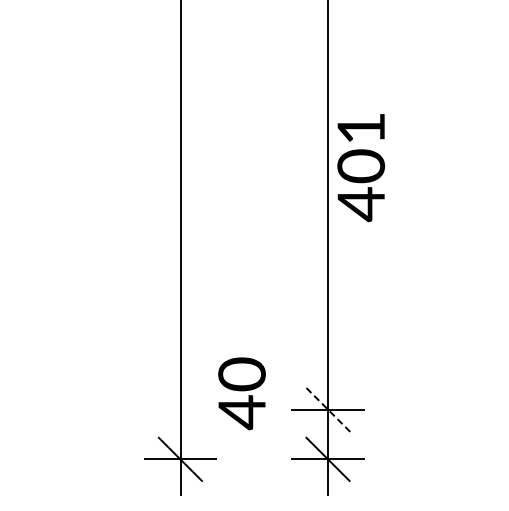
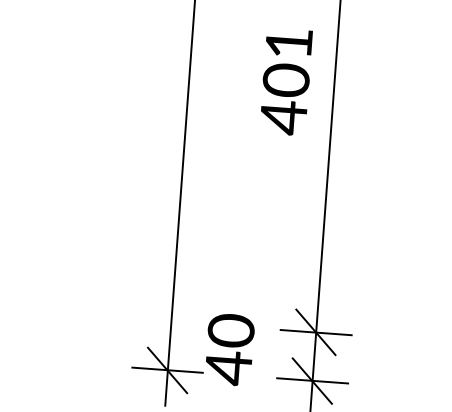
text: (361, 168) -> (286, 82), moved
text: (241, 393) -> (229, 349), moved
line: (327, 409) -> (315, 332), dashed -> solid

